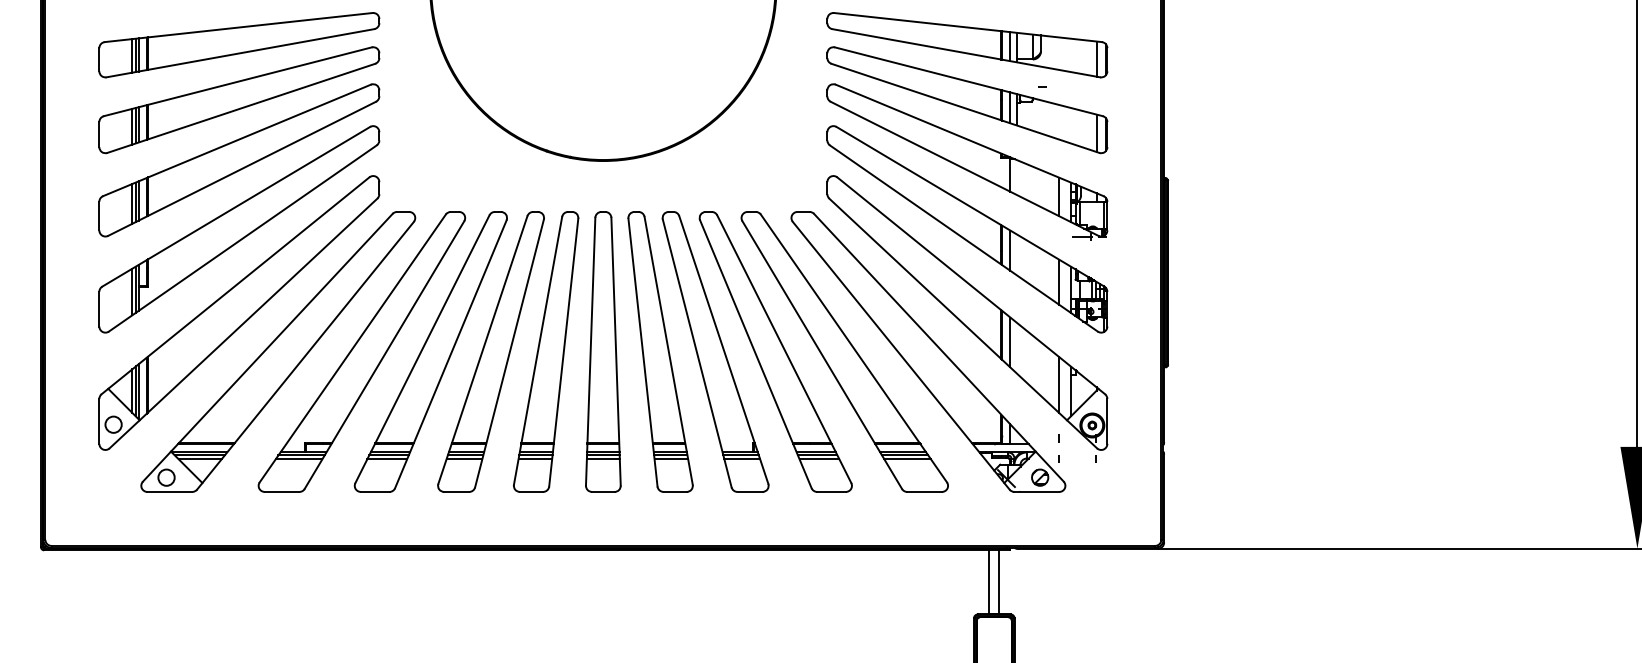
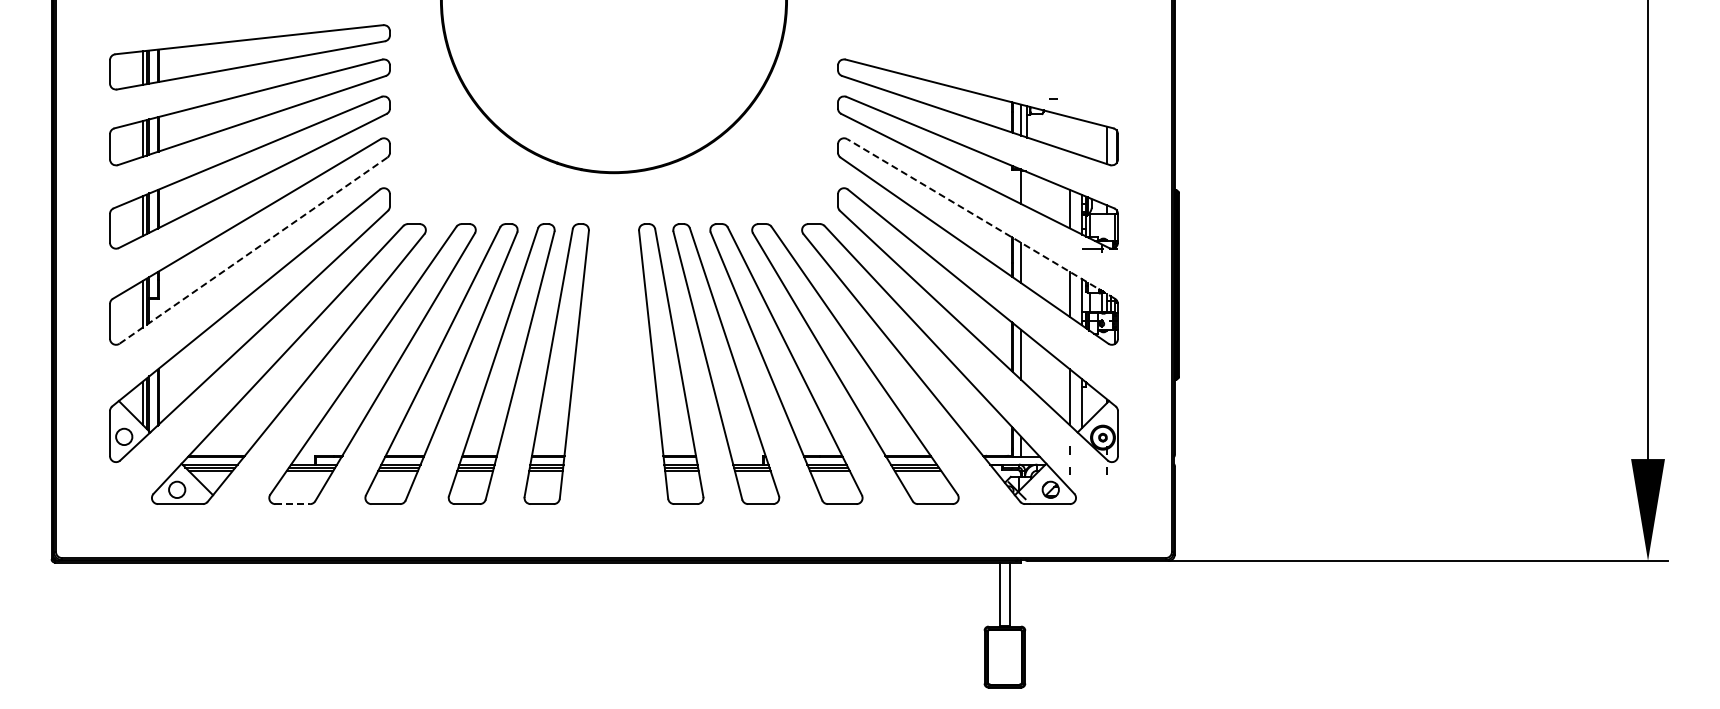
part: (966, 45) -> (977, 57), removed
line: (970, 206) -> (981, 218), solid -> dashed
line: (242, 238) -> (253, 250), solid -> dashed
part: (602, 351) -> (613, 363), removed
line: (282, 492) -> (293, 504), solid -> dashed

